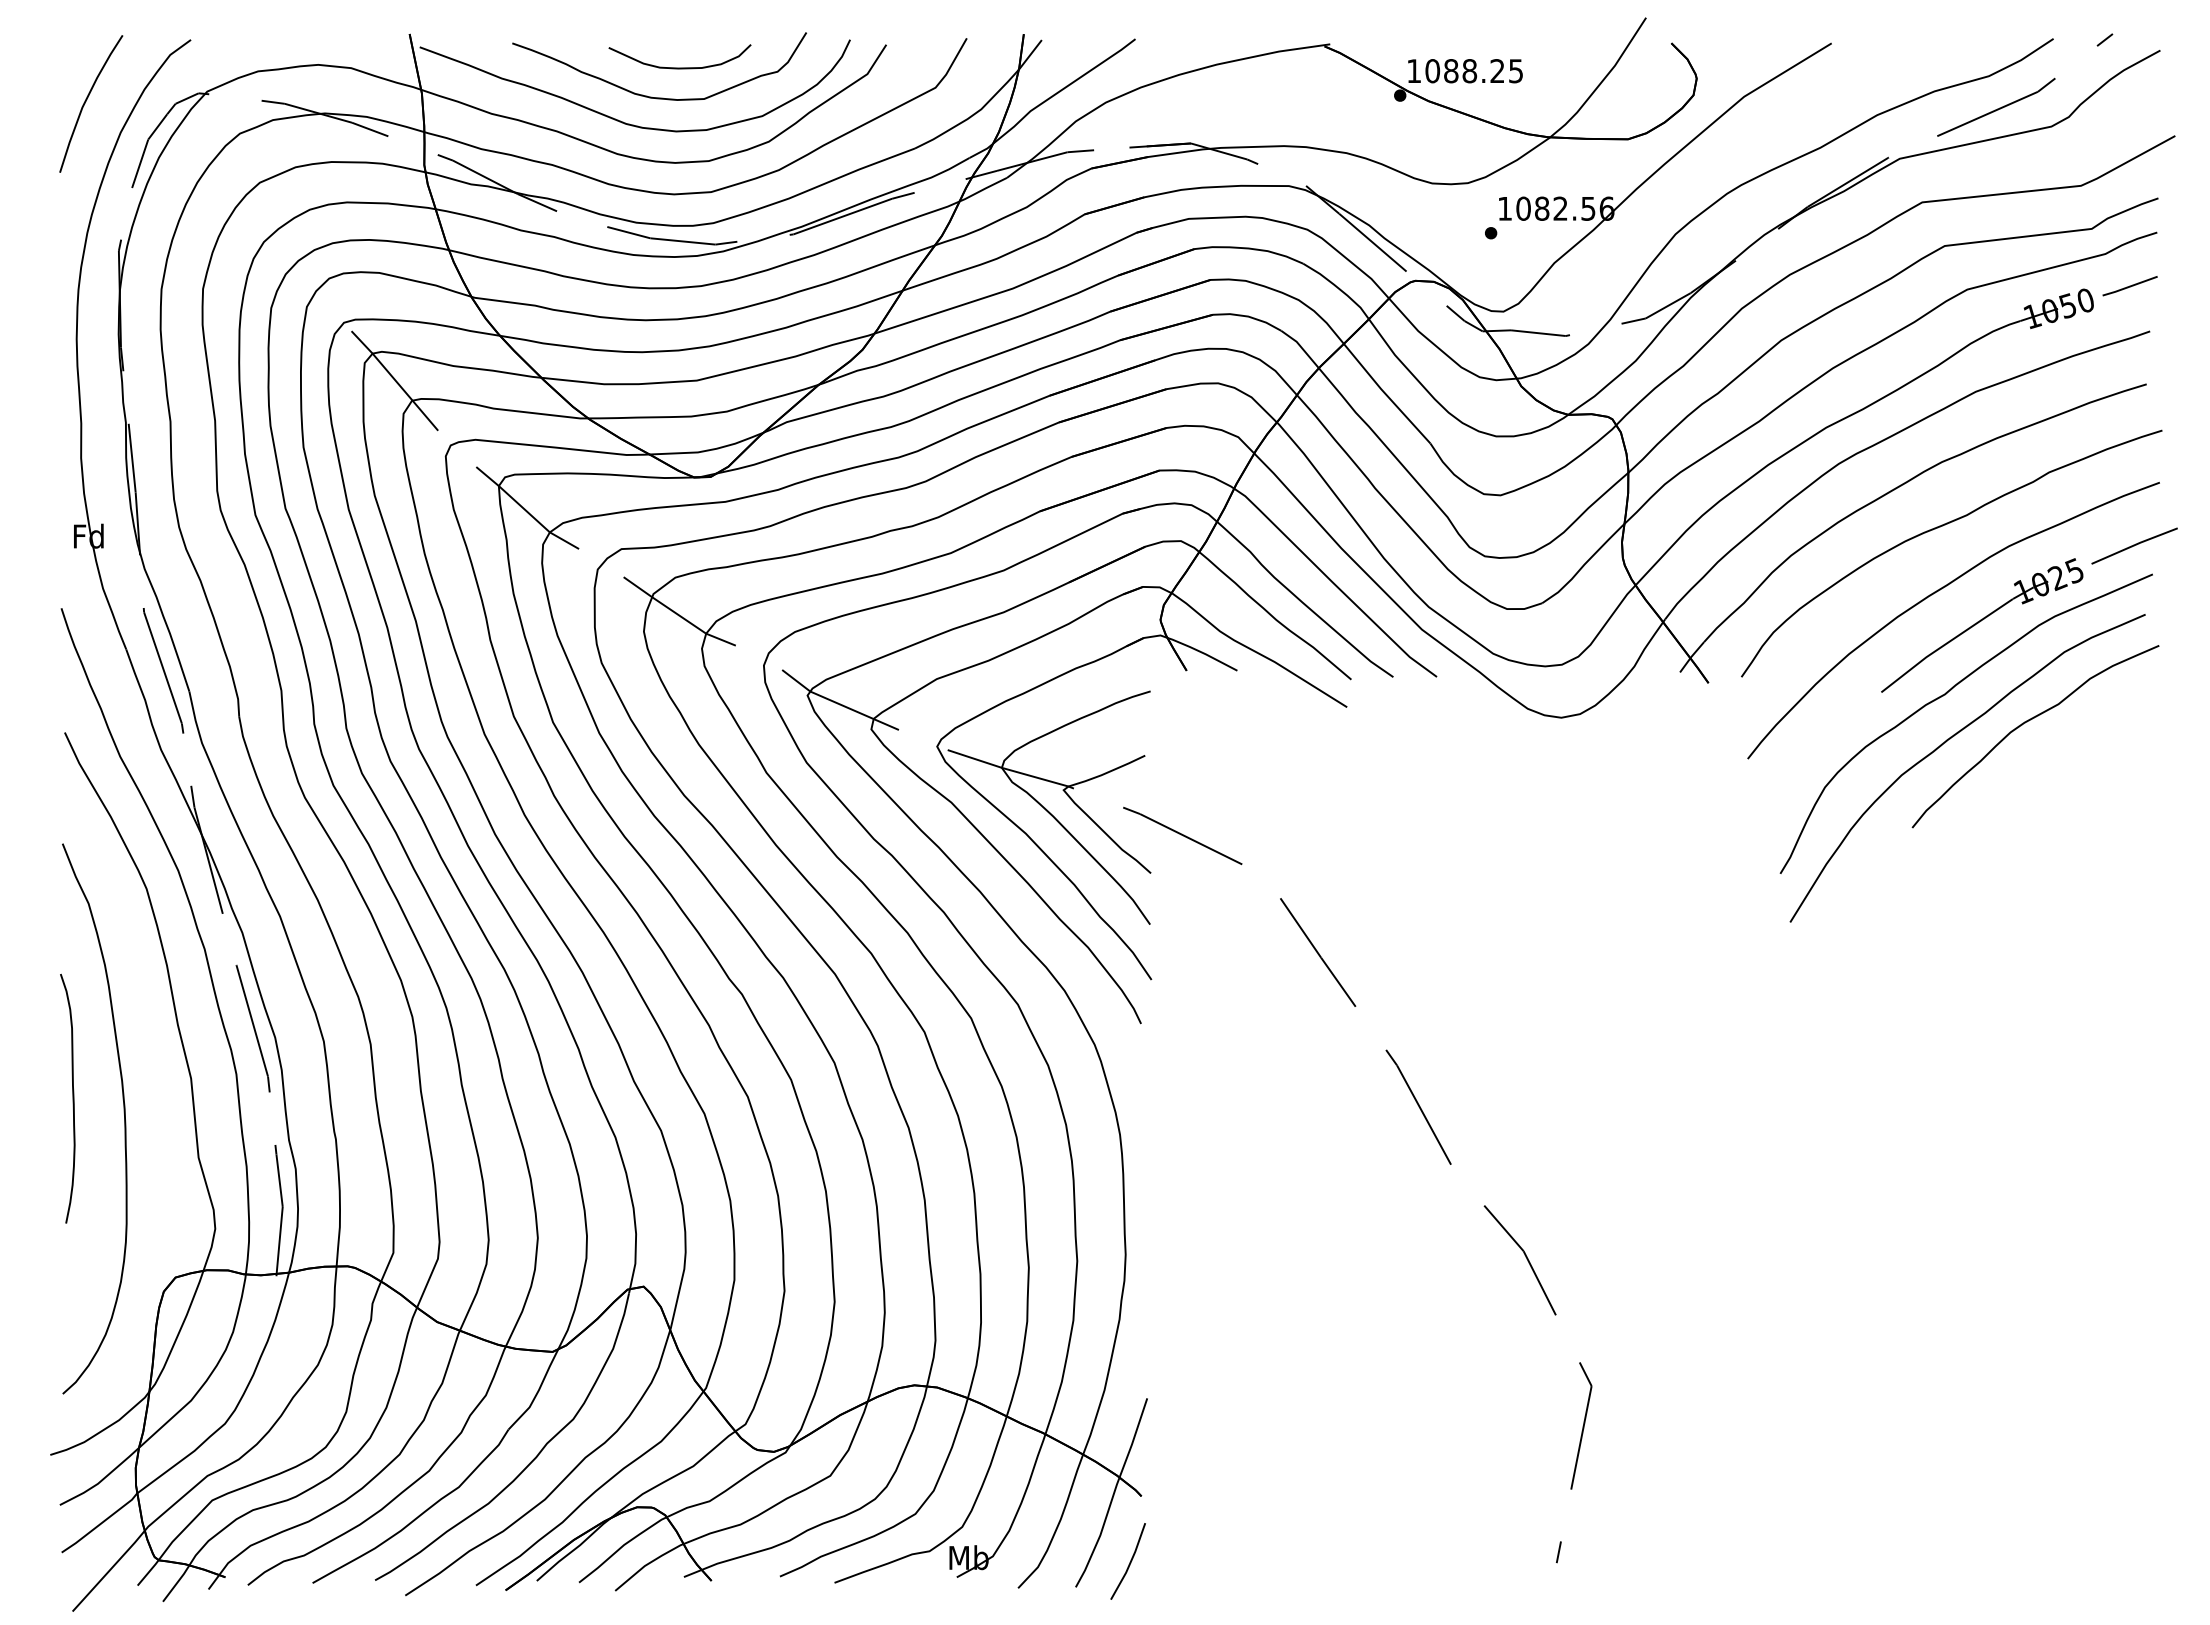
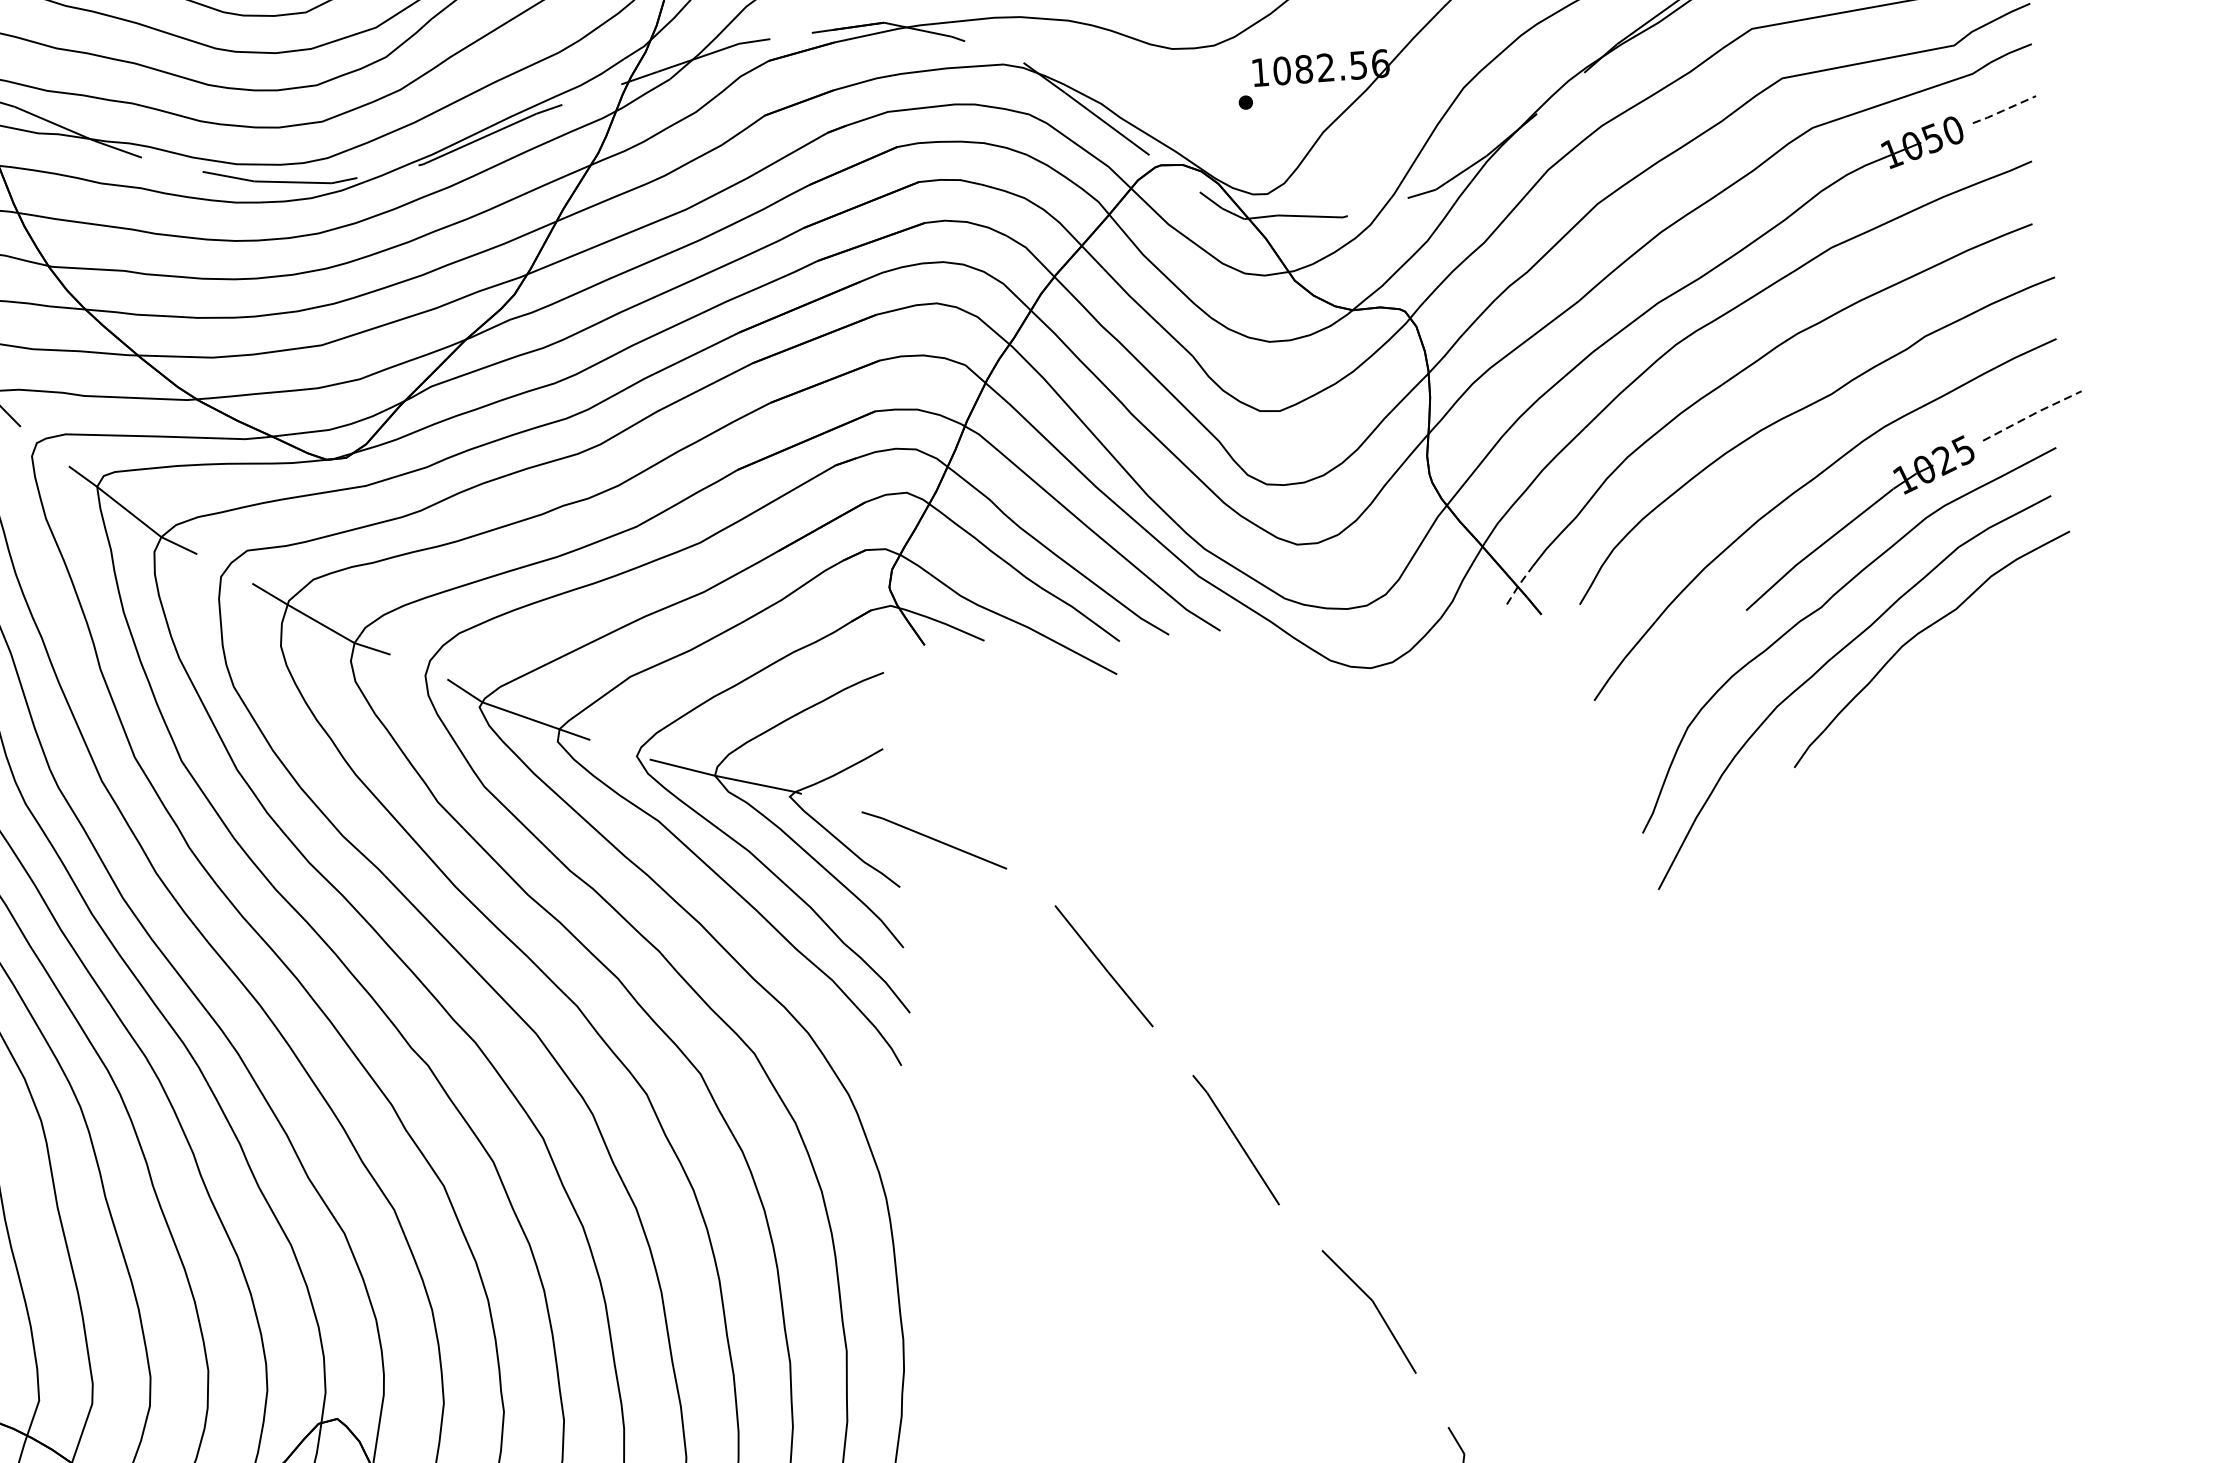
line: (2129, 286) -> (2003, 110), solid -> dashed
line: (2135, 545) -> (2033, 415), solid -> dashed
line: (1691, 656) -> (1519, 584), solid -> dashed

